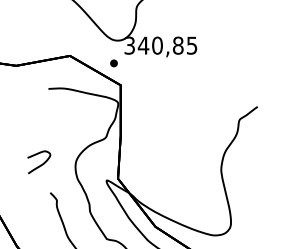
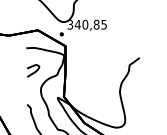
curve: (41, 163) -> (34, 71), moved

